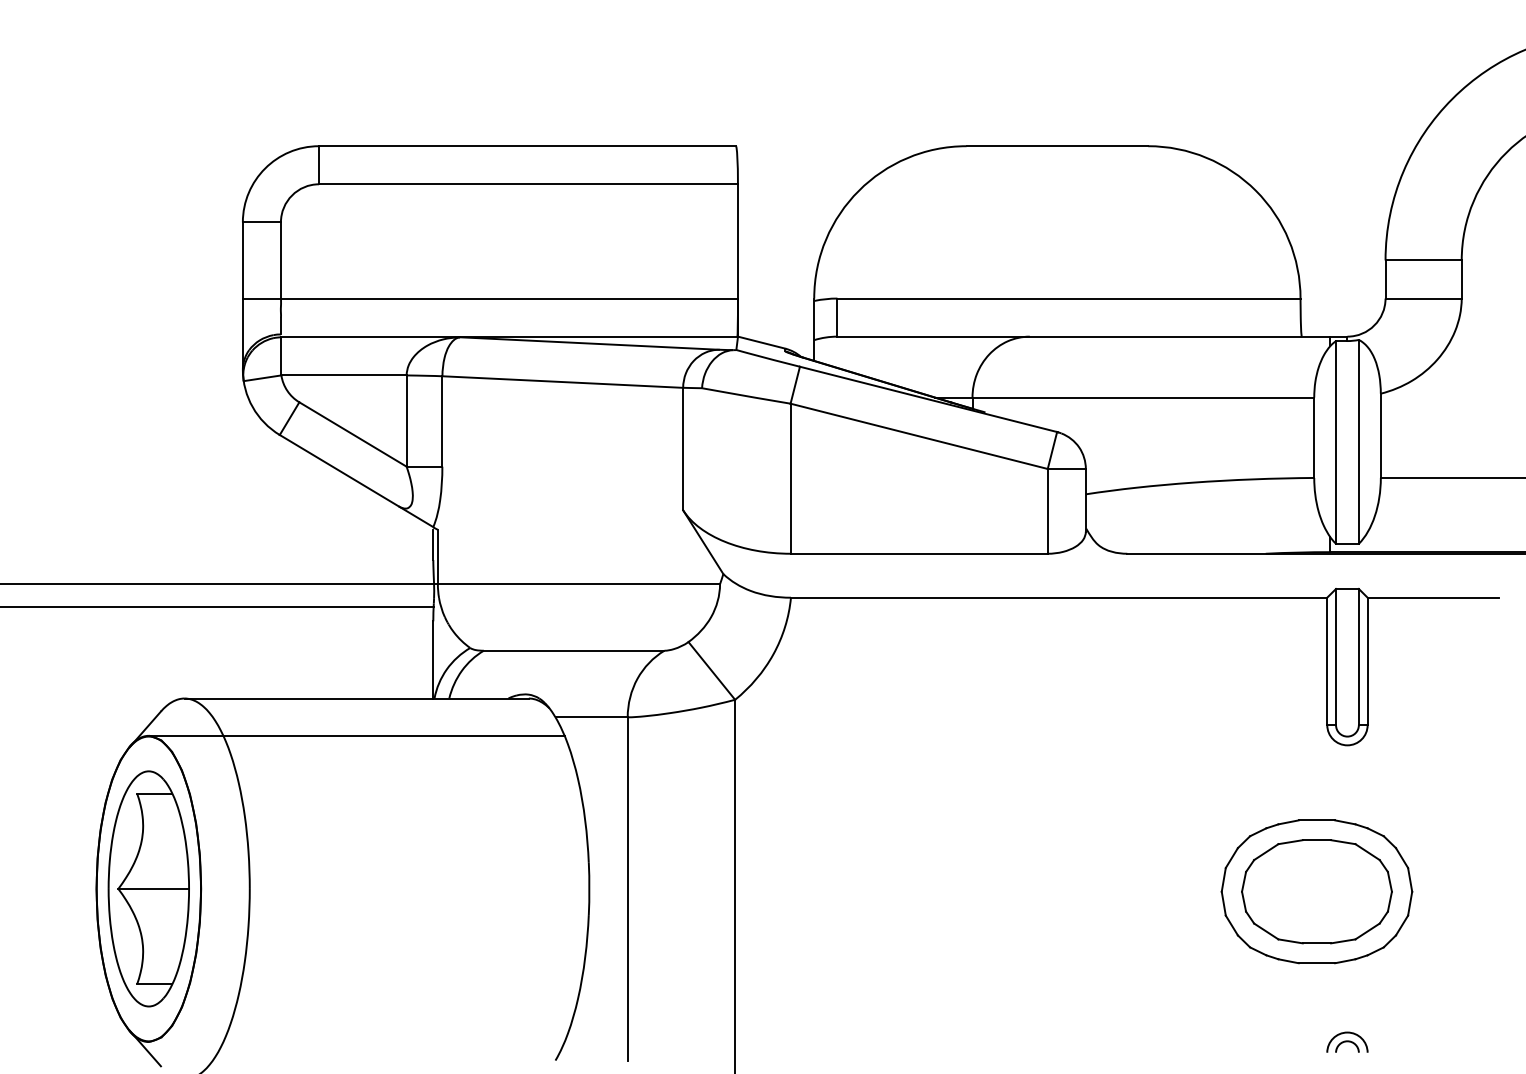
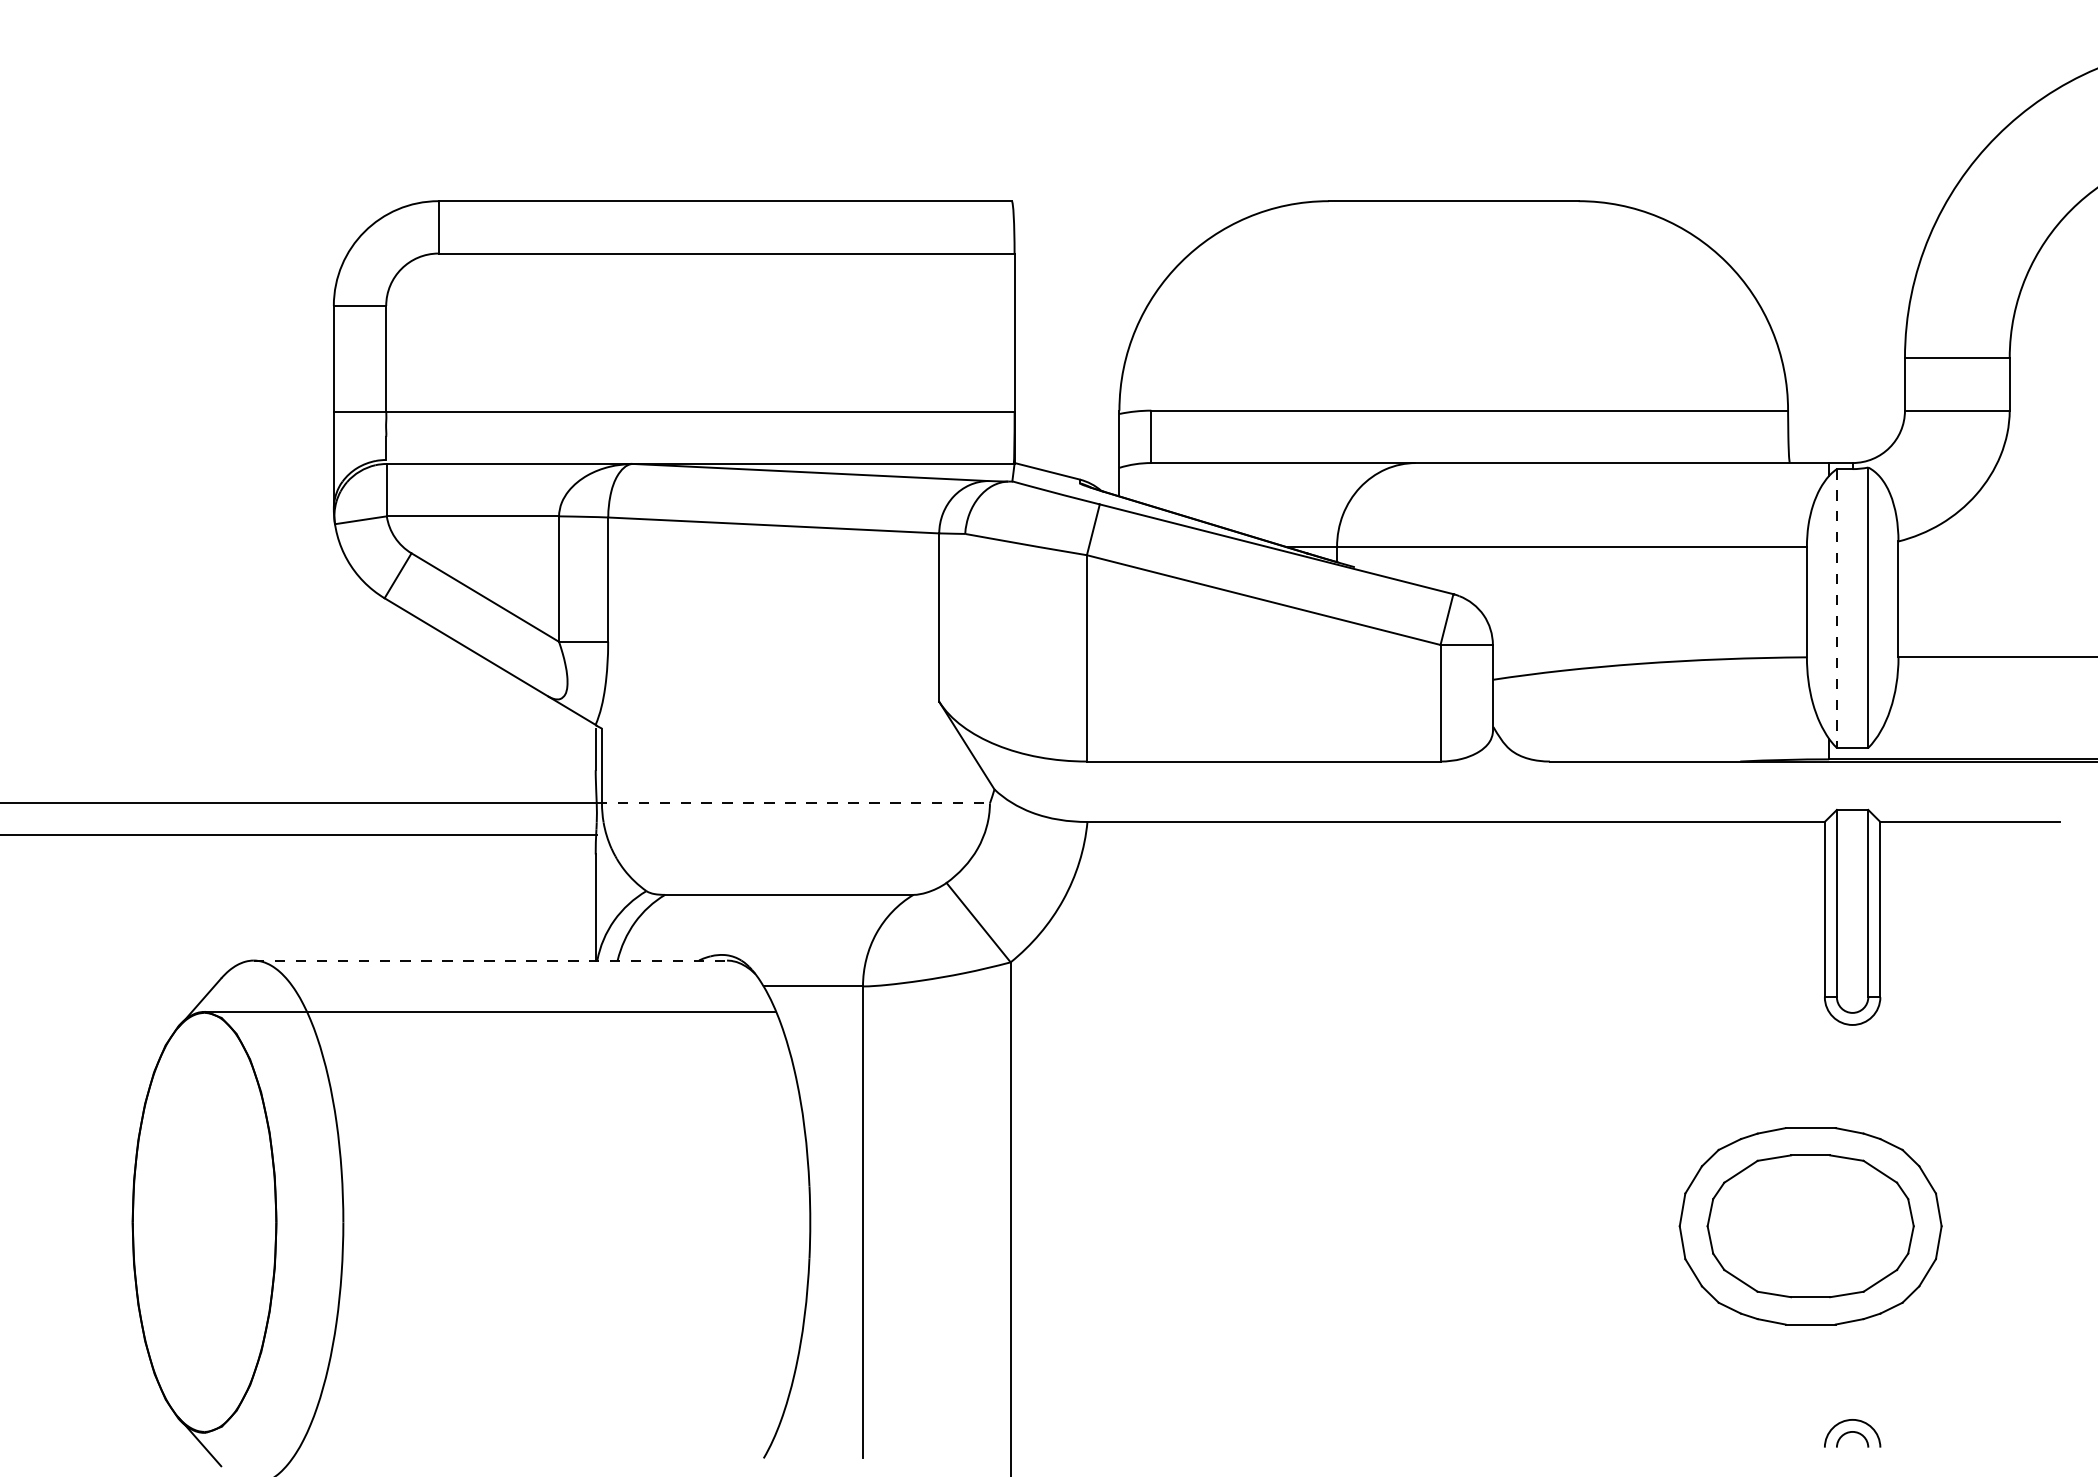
line: (1335, 443) -> (1836, 609), solid -> dashed
line: (577, 584) -> (793, 803), solid -> dashed
line: (356, 698) -> (490, 960), solid -> dashed
part: (148, 888) -> (204, 1221), removed

